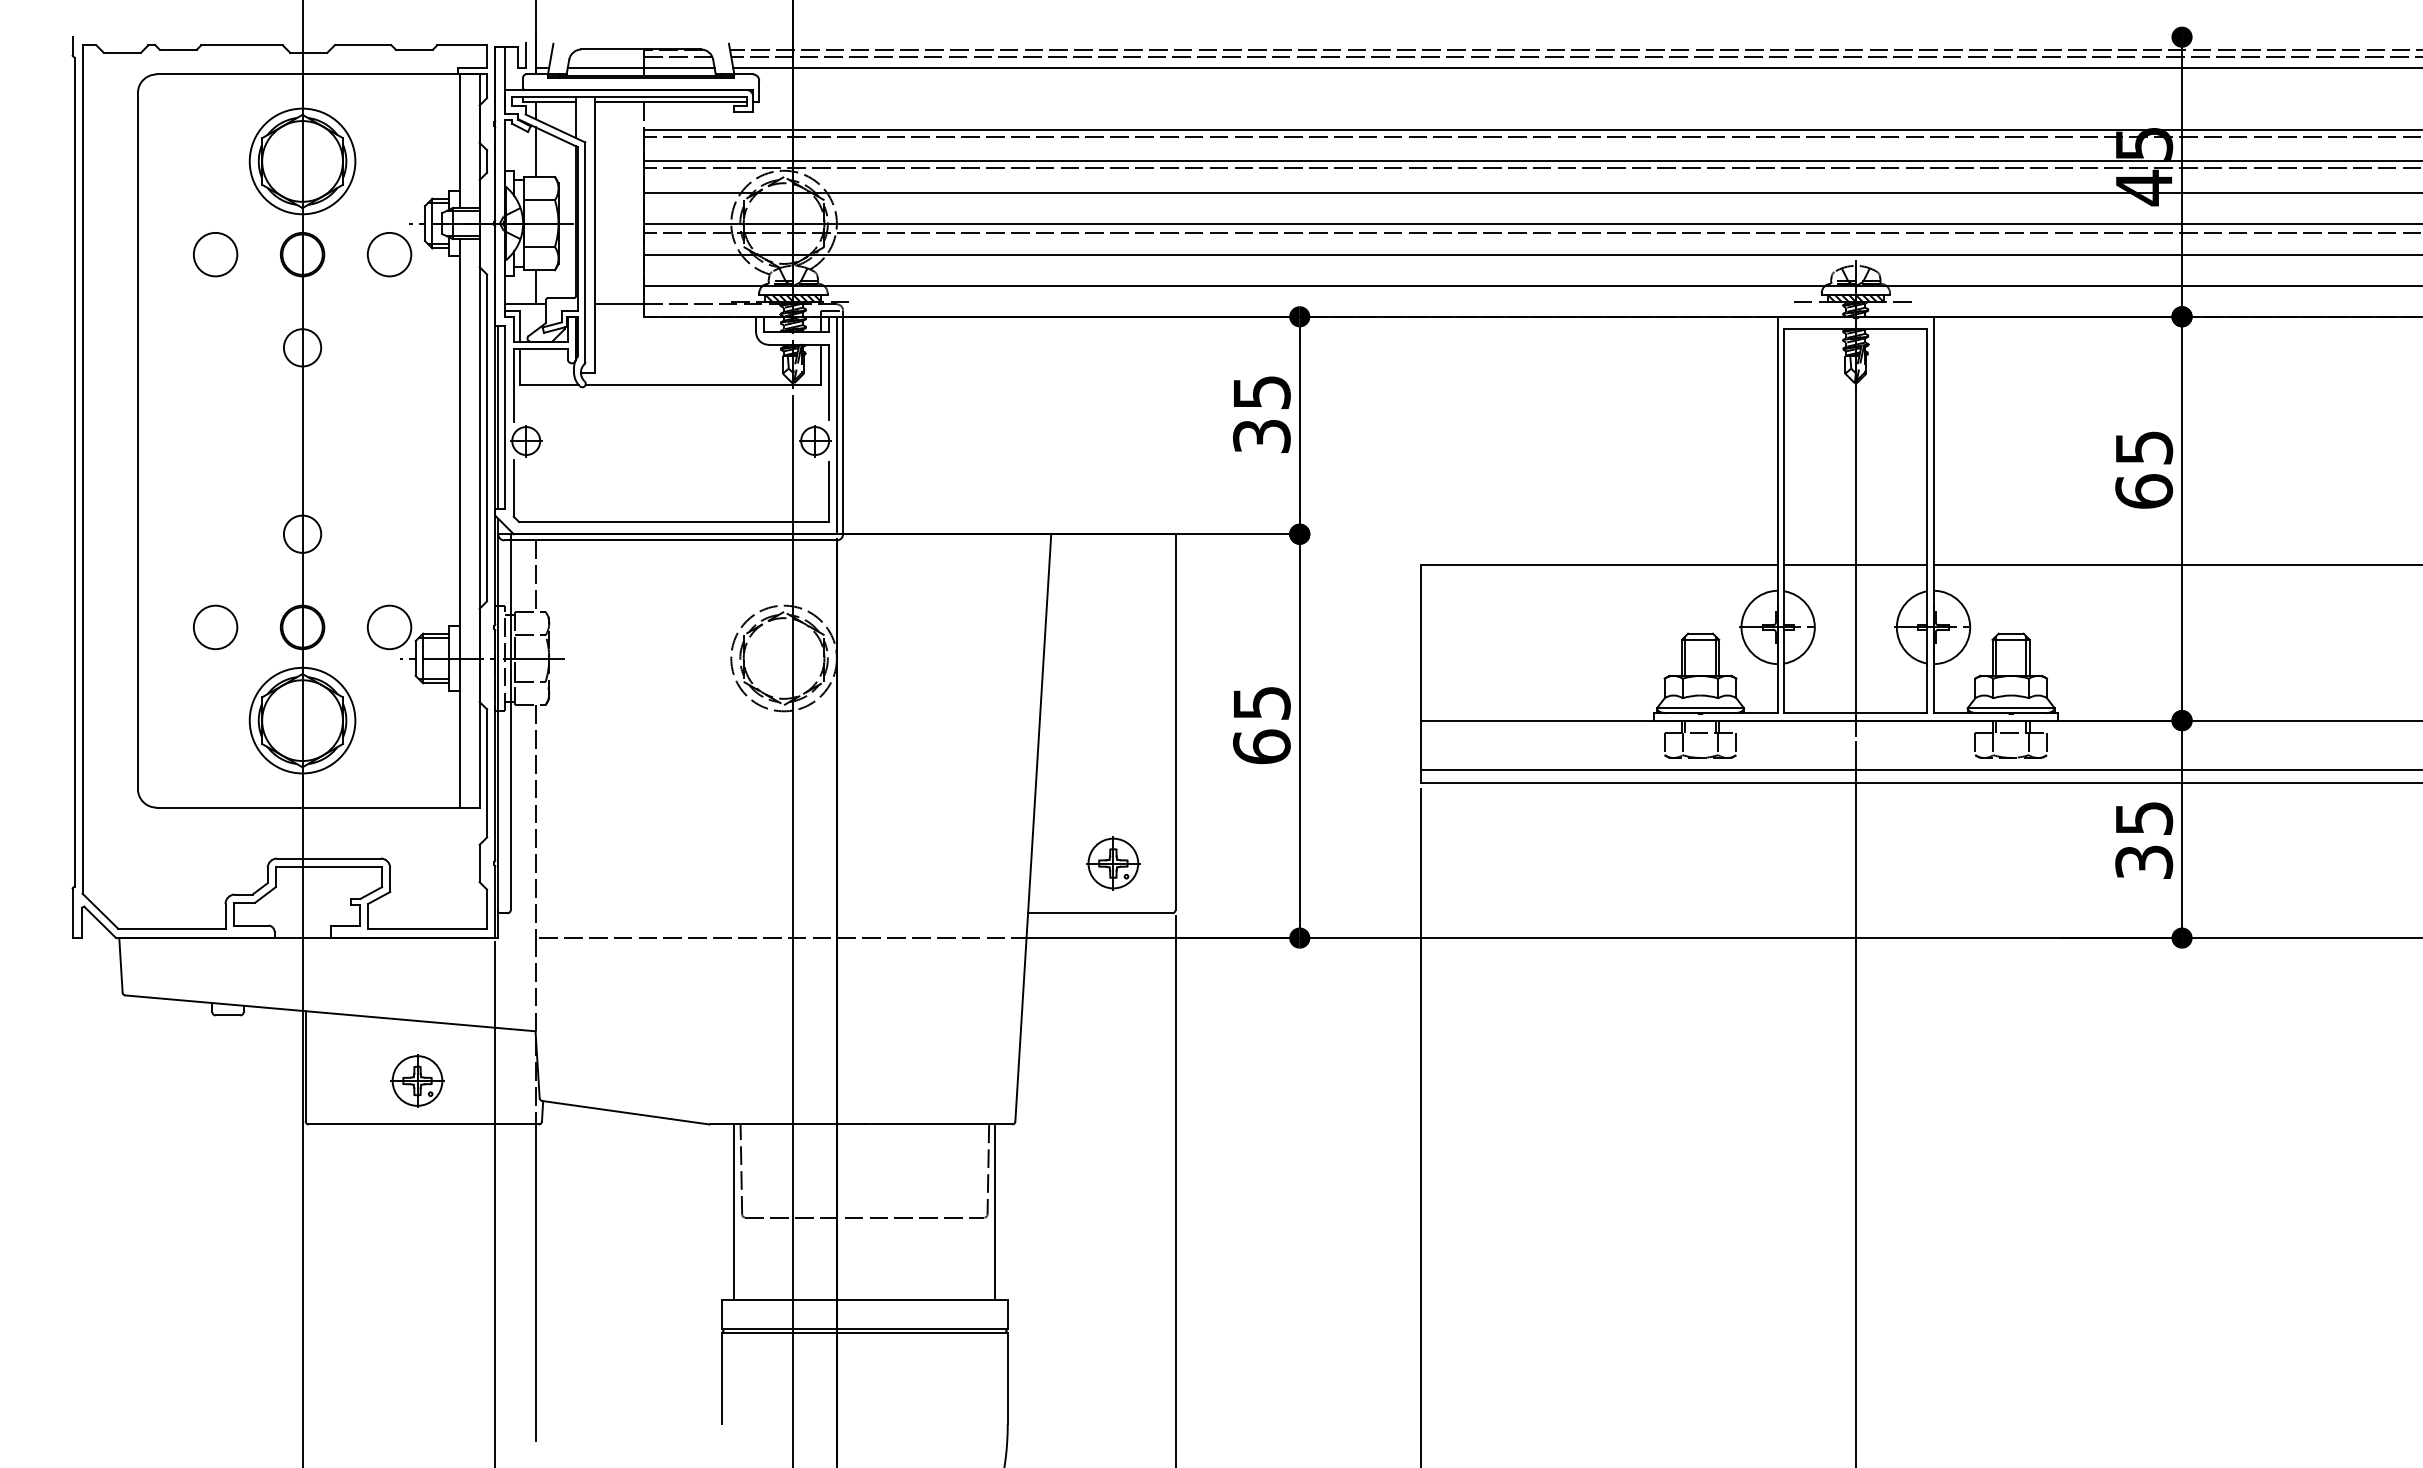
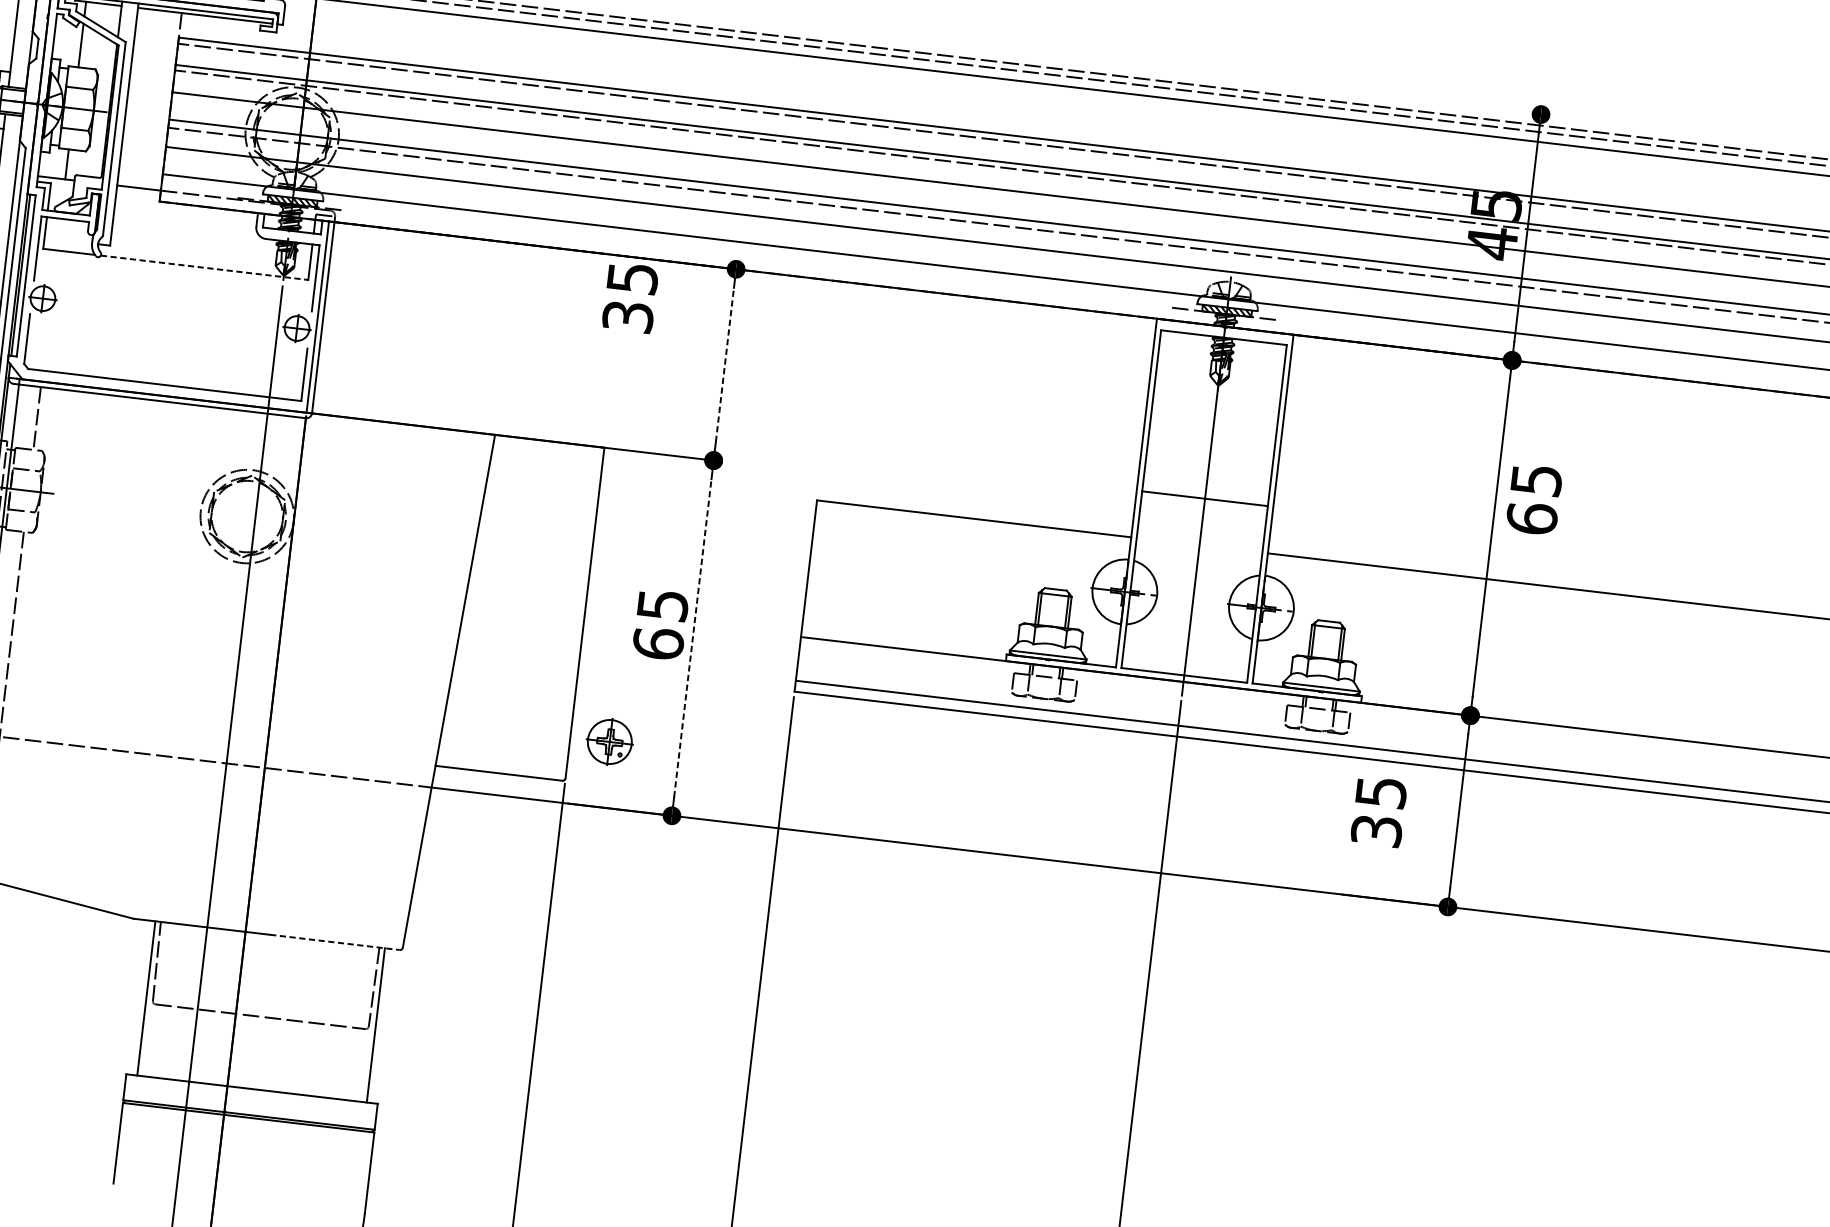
line: (703, 385) -> (204, 268), solid -> dashed
text: (1261, 414) -> (630, 297), moved
line: (1299, 425) -> (724, 364), solid -> dashed
text: (2144, 469) -> (1534, 499), moved
line: (1855, 565) -> (1204, 498), moved
line: (1299, 736) -> (692, 638), solid -> dashed
text: (2144, 840) -> (1379, 811), moved
part: (1113, 863) -> (609, 741), moved
line: (938, 1124) -> (334, 942), solid -> dashed

